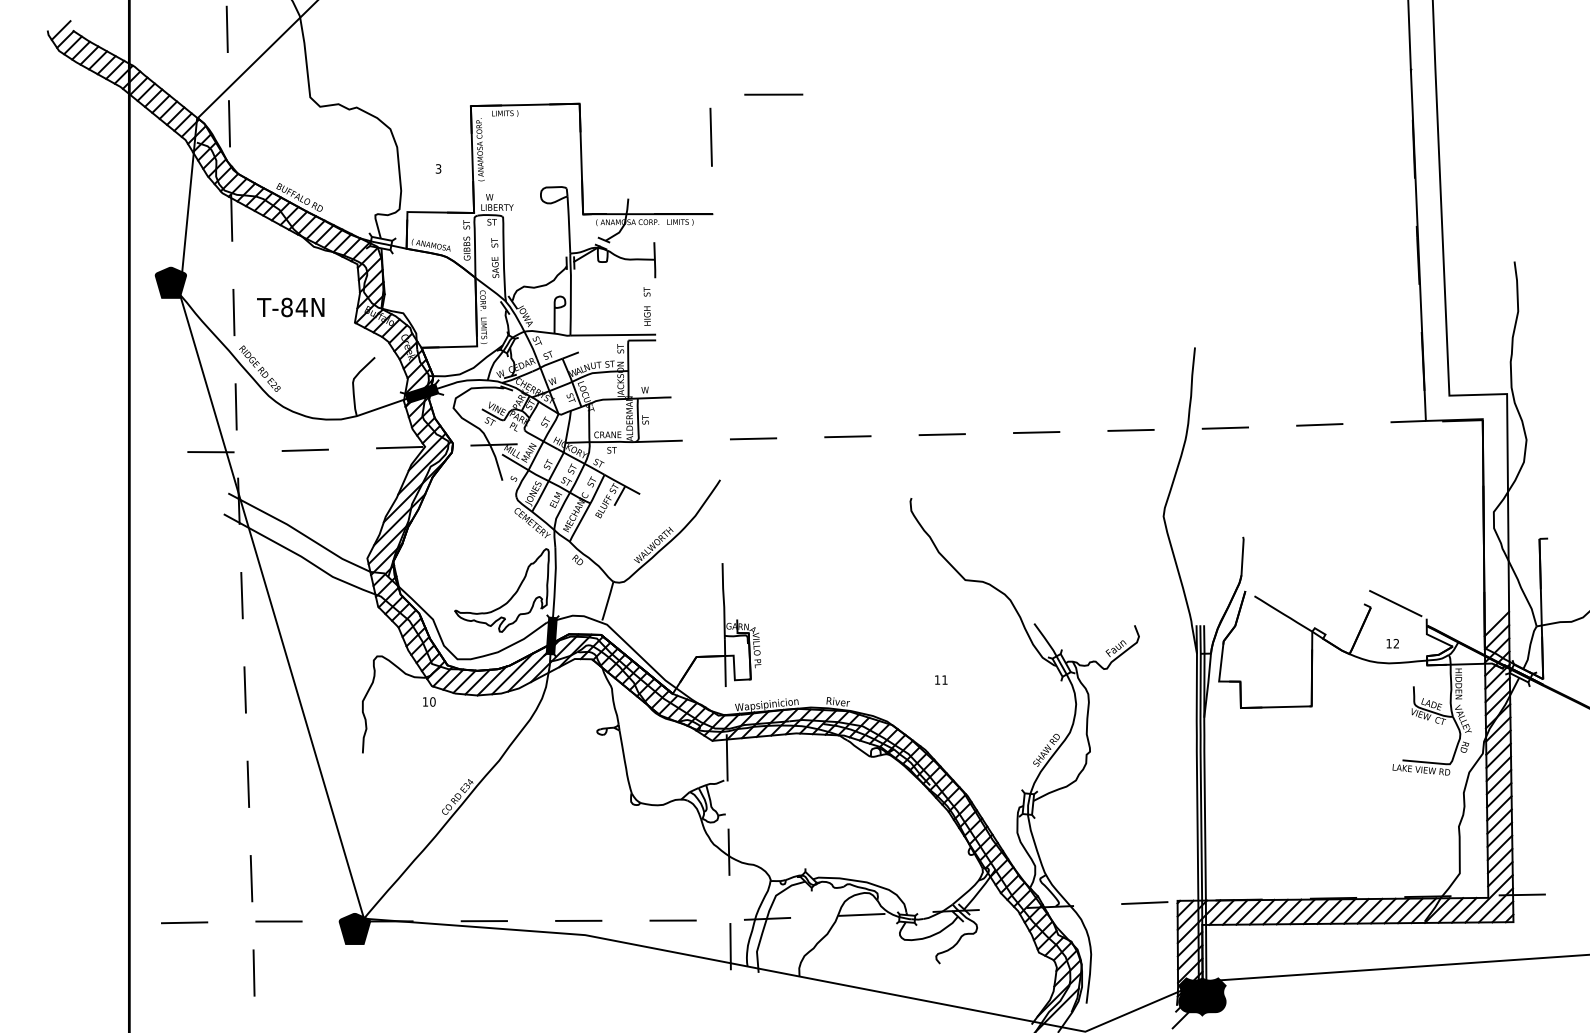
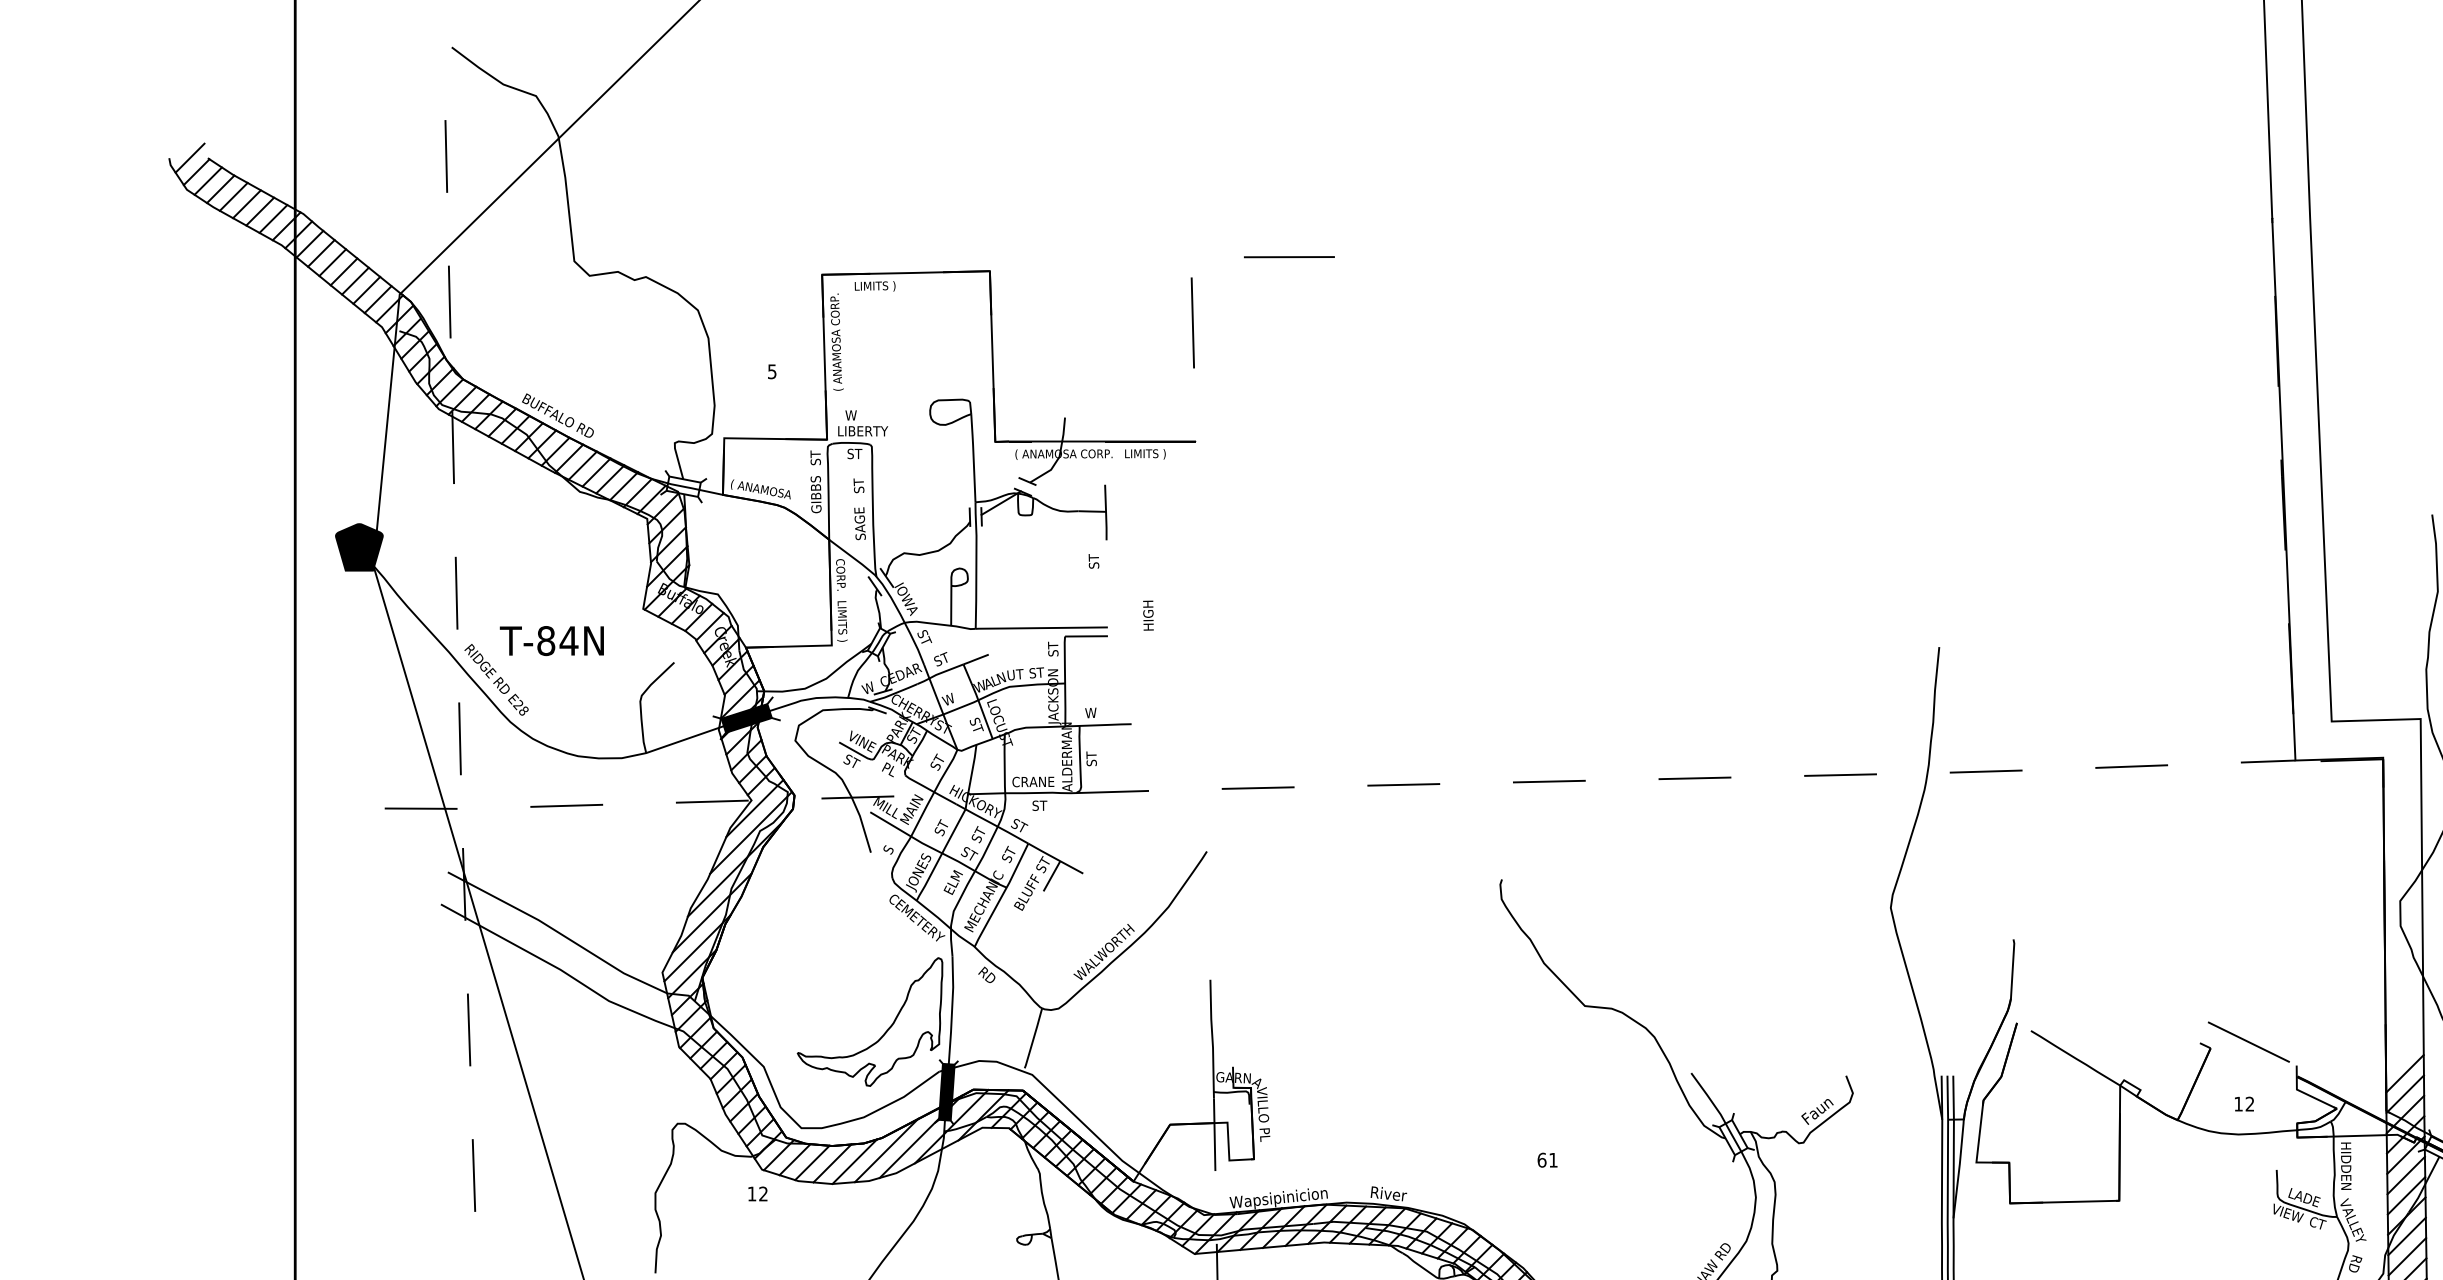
text: (438, 168) -> (772, 371), 3 -> 5
text: (290, 307) -> (551, 641), moved
text: (647, 315) -> (1148, 614), moved
text: (937, 679) -> (1541, 1159), 11 -> 61
text: (432, 701) -> (762, 1193), 10 -> 12

